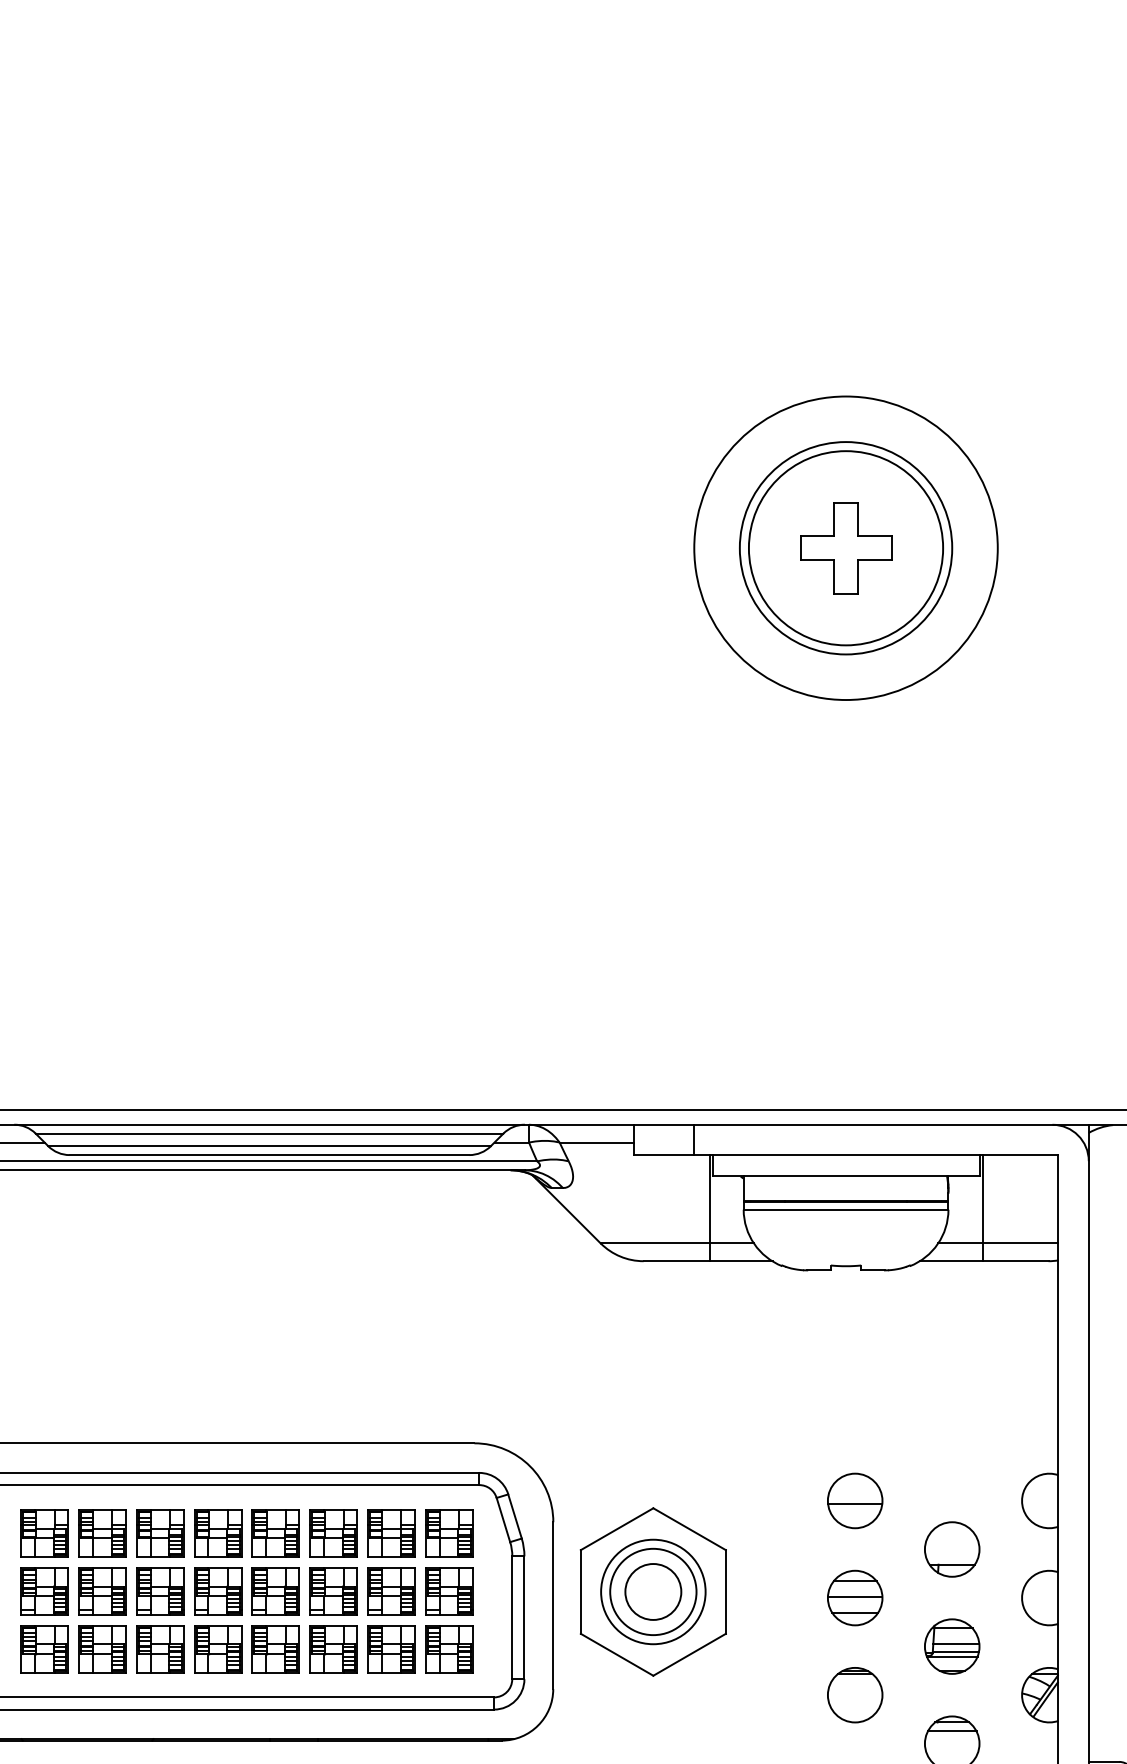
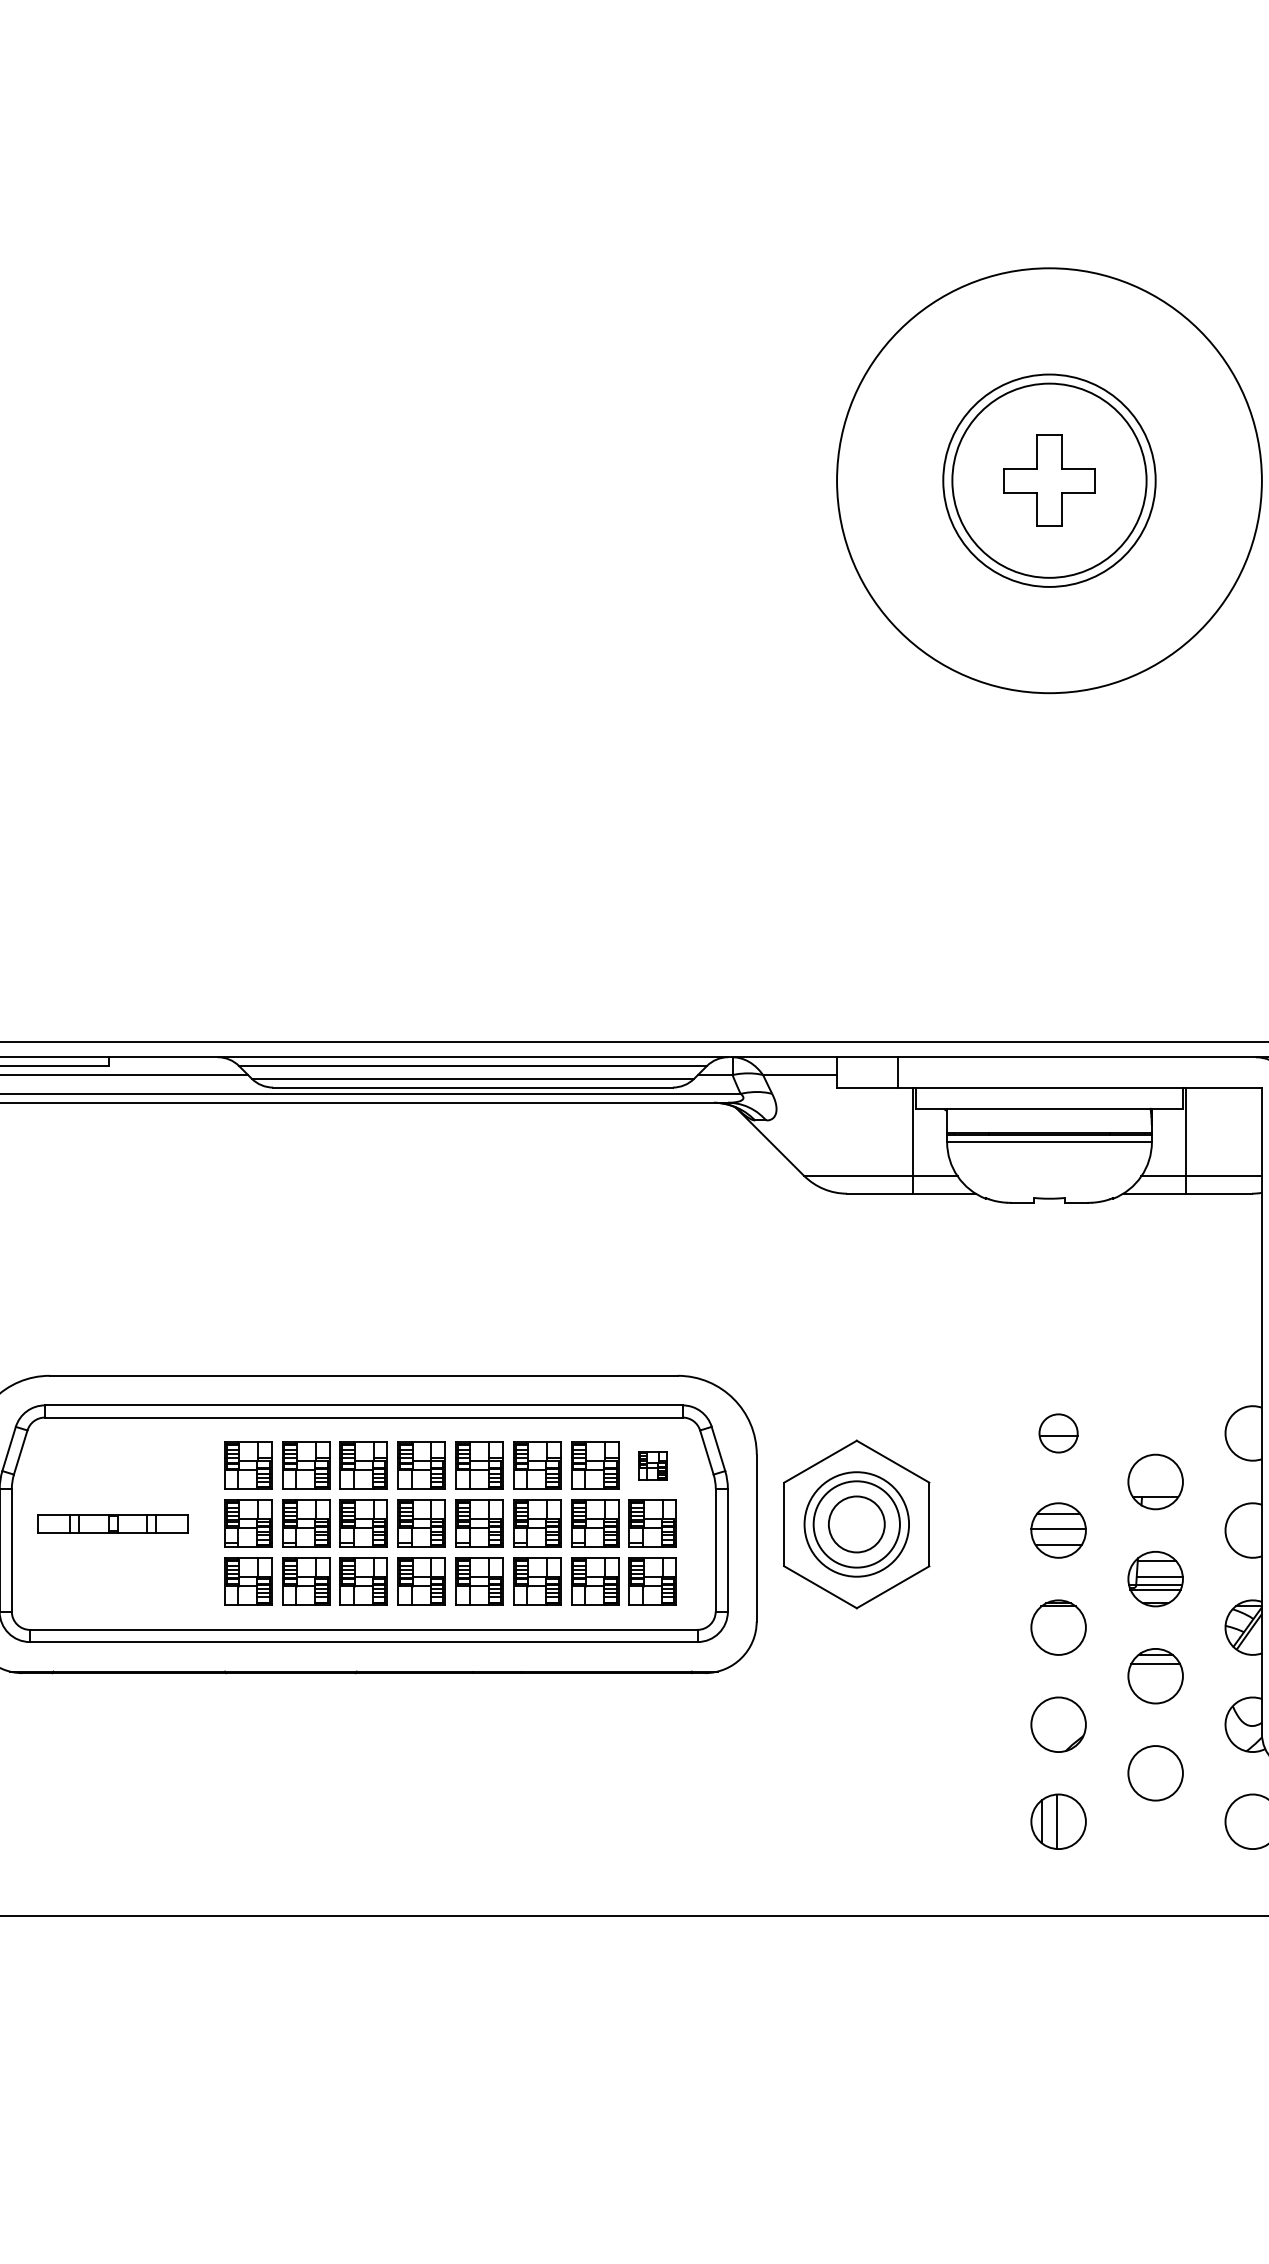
circle: (846, 548) -> (1049, 480), size x1.4
part: (855, 1501) -> (1058, 1433), size x0.7
part: (449, 1533) -> (652, 1465), size x0.6

